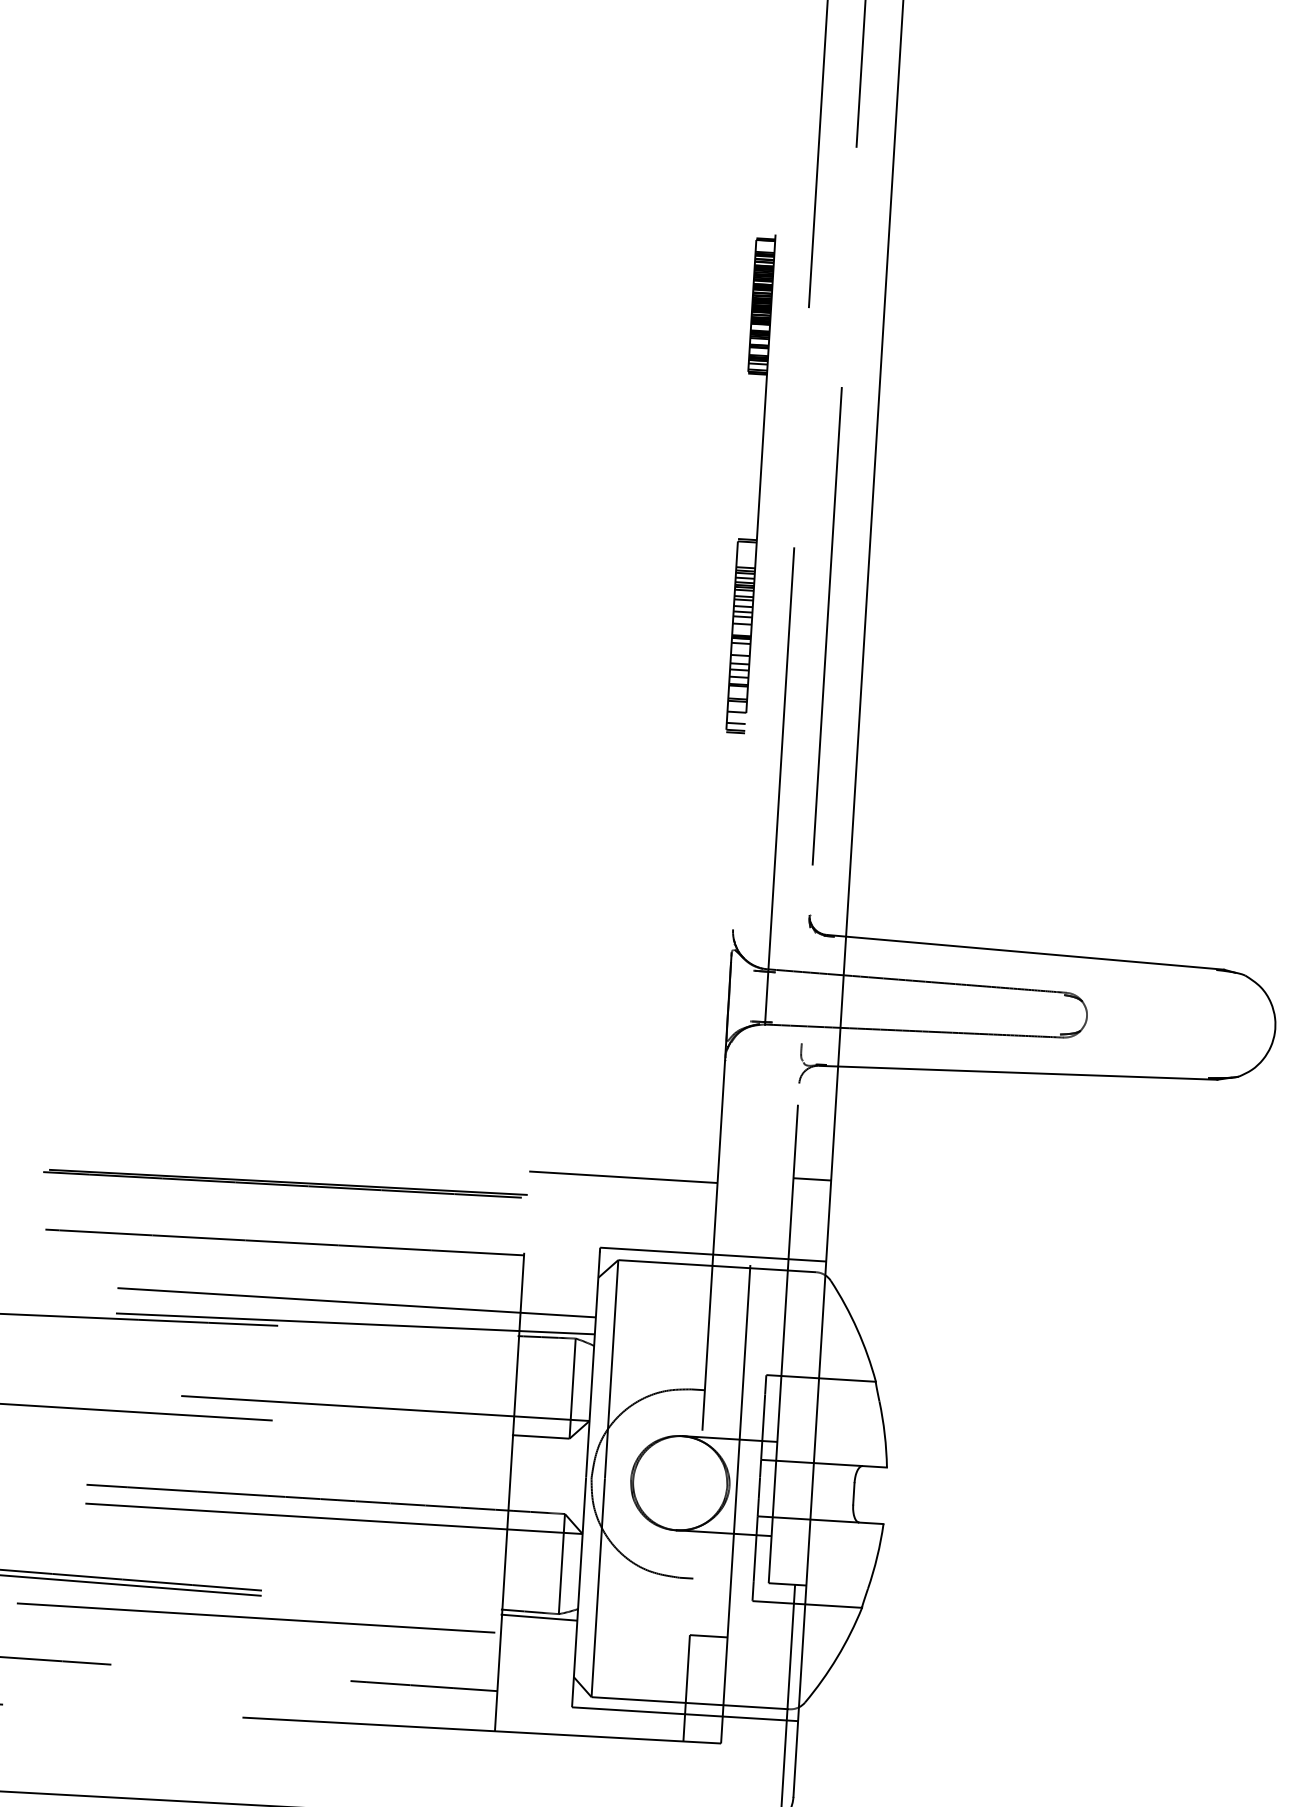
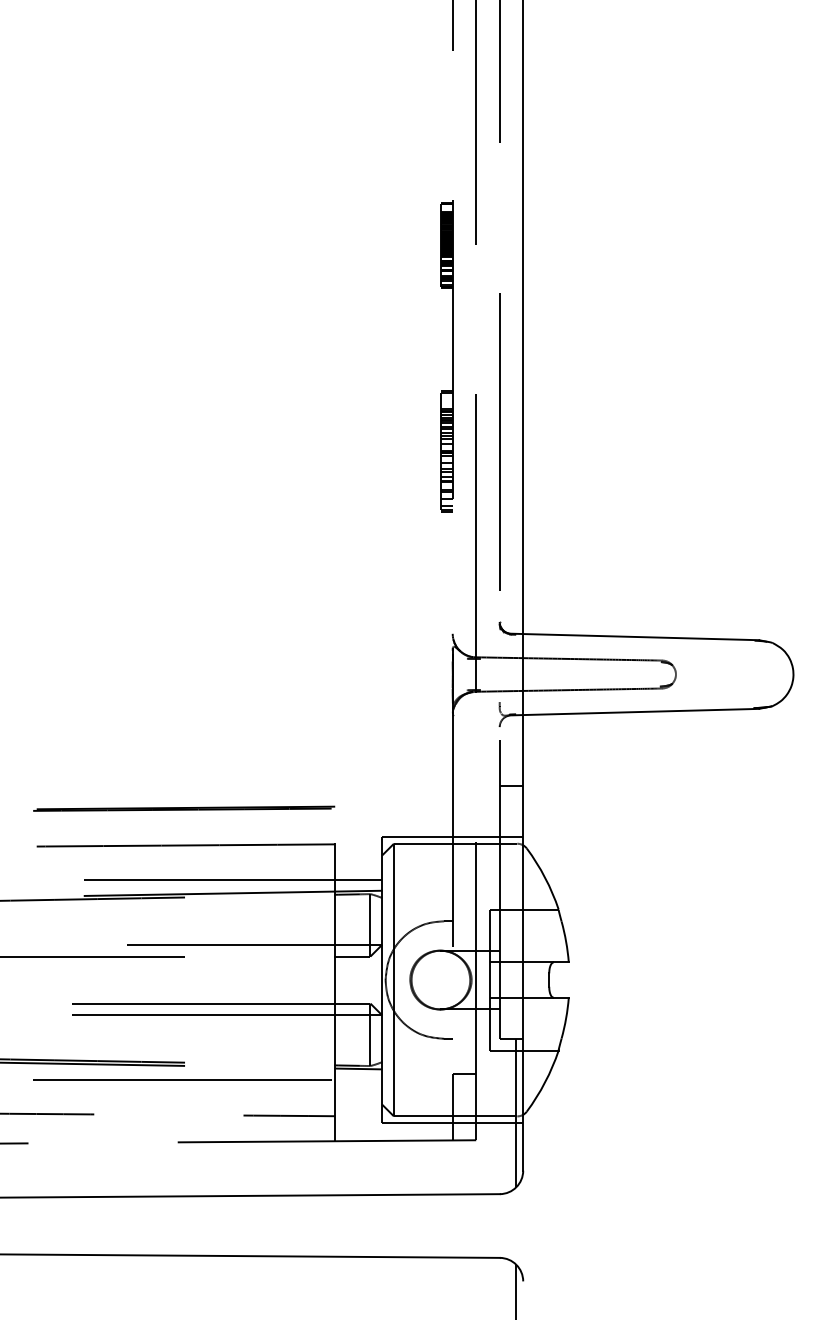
line: (622, 1177) -> (393, 792), removed

